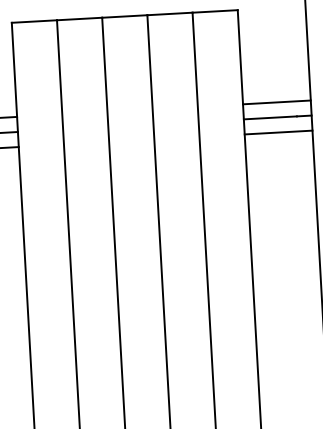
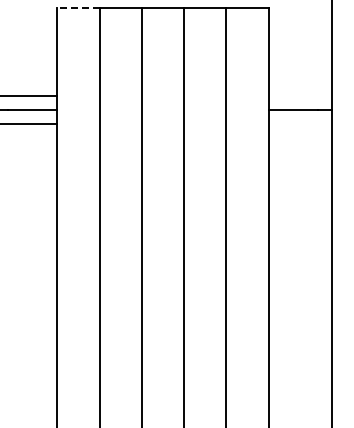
line: (34, 21) -> (78, 7), solid -> dashed
line: (276, 102) -> (299, 95), removed
line: (277, 133) -> (299, 124), removed

